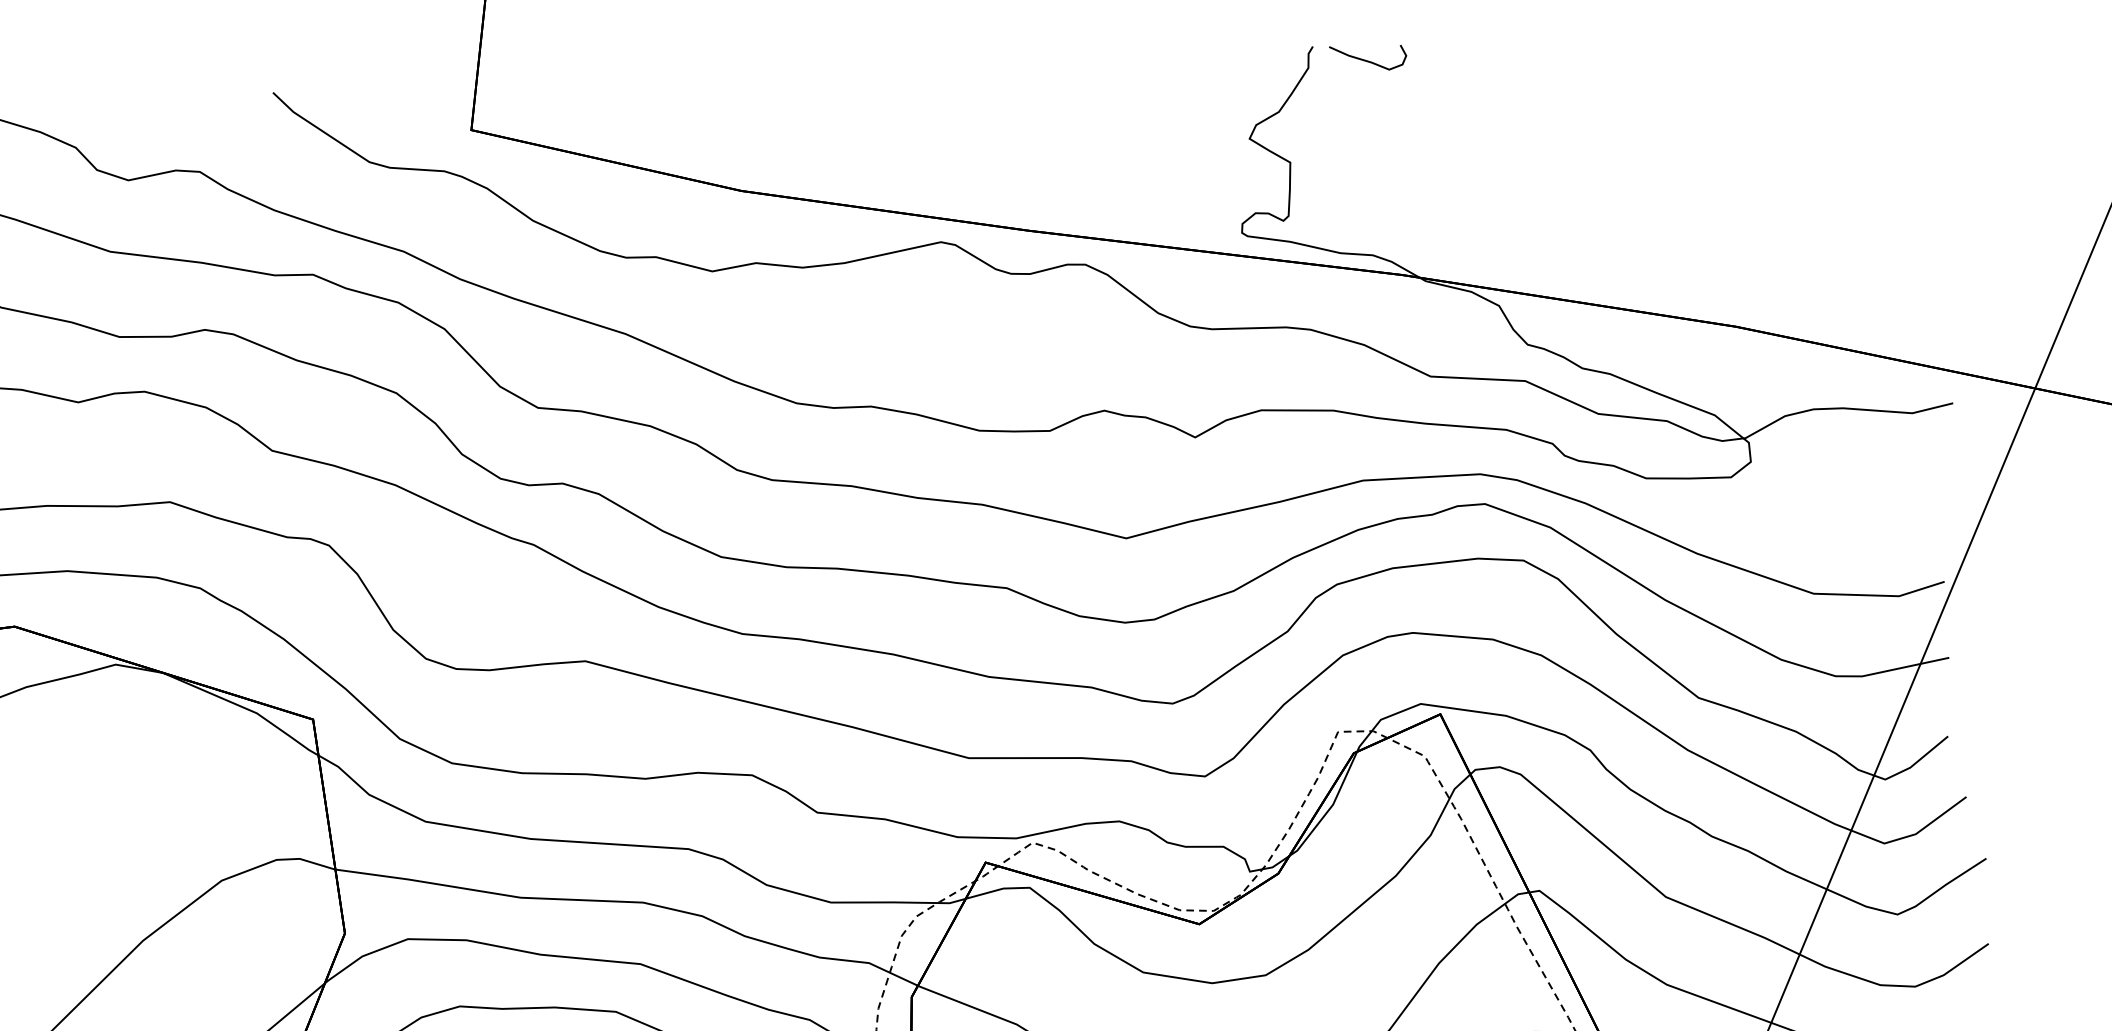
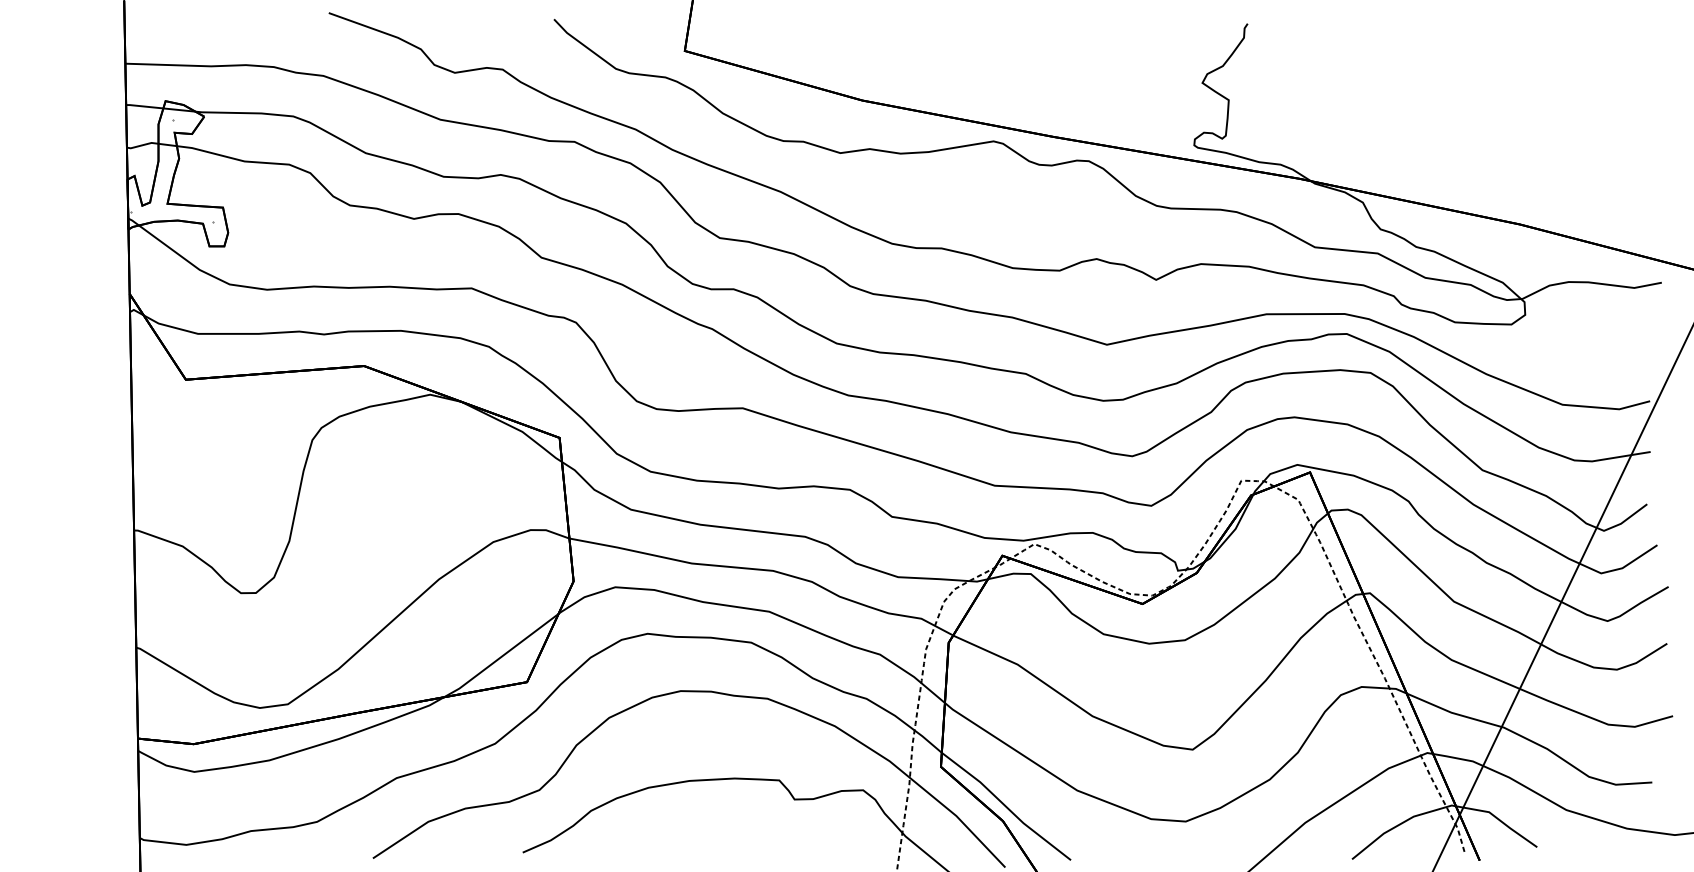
curve: (1368, 59) -> (1284, 34), removed

